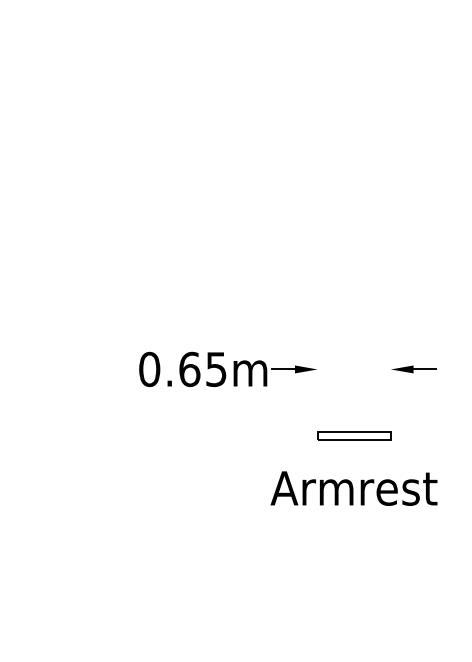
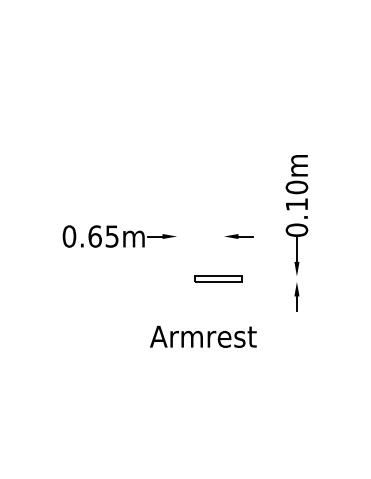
part: (354, 434) -> (218, 278), moved
text: (354, 488) -> (203, 336), moved

